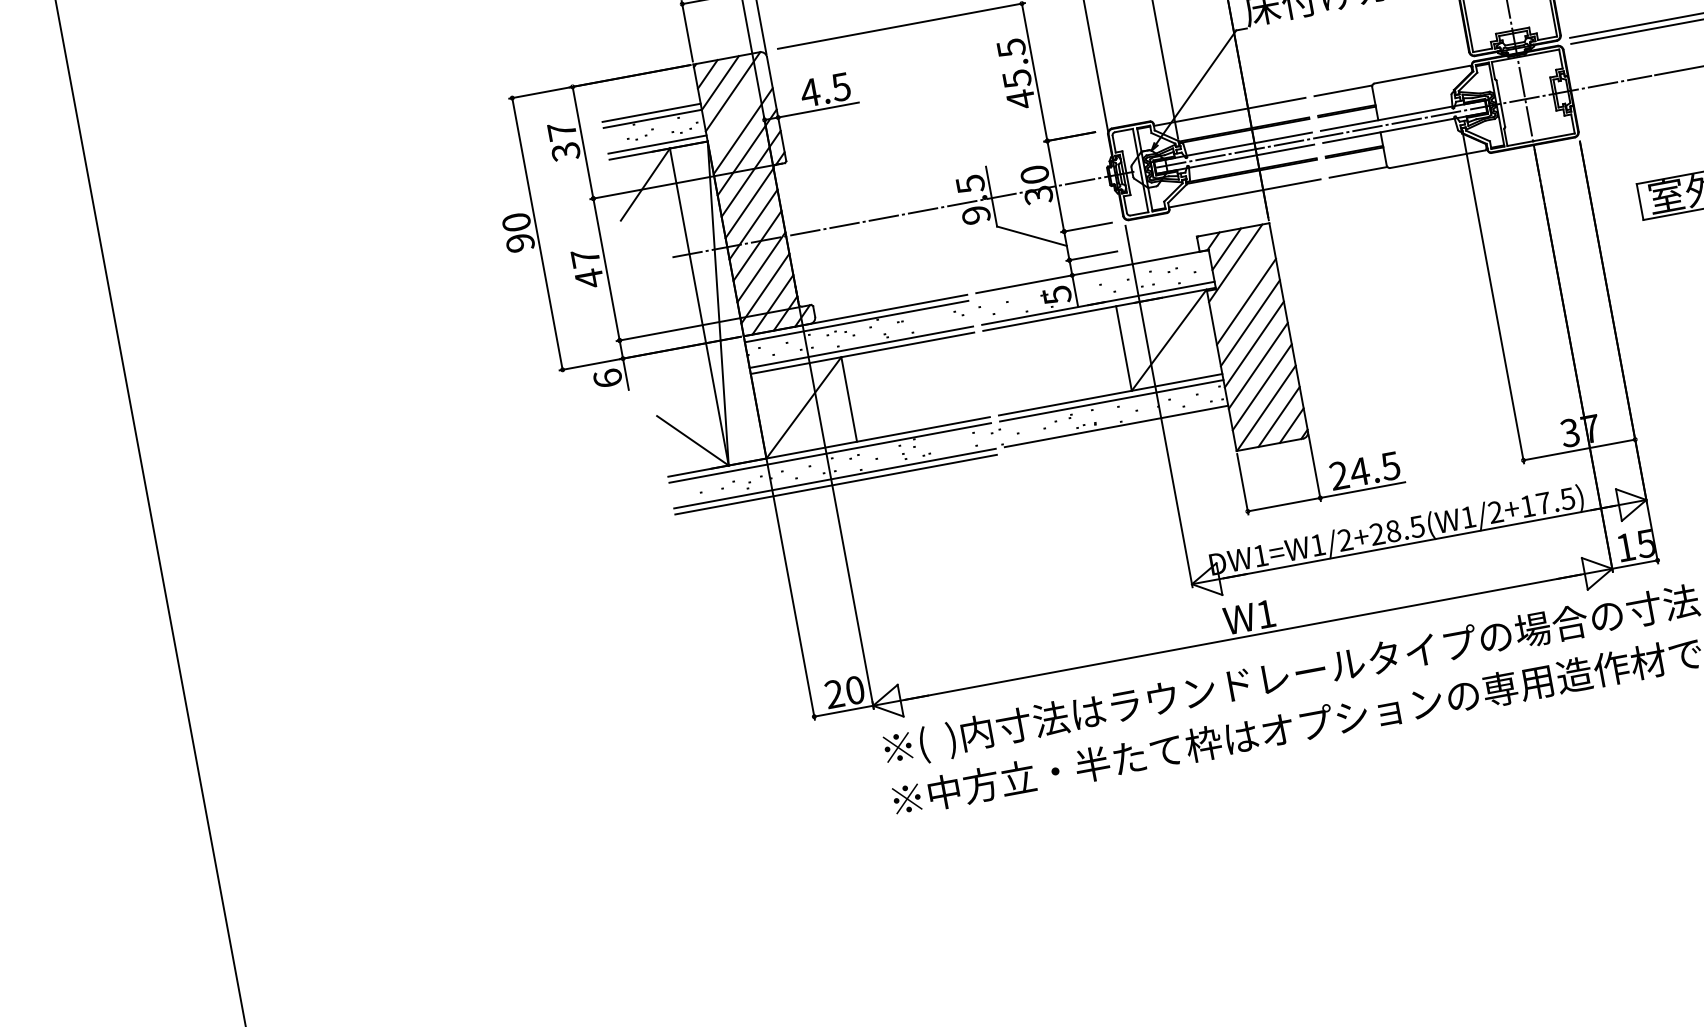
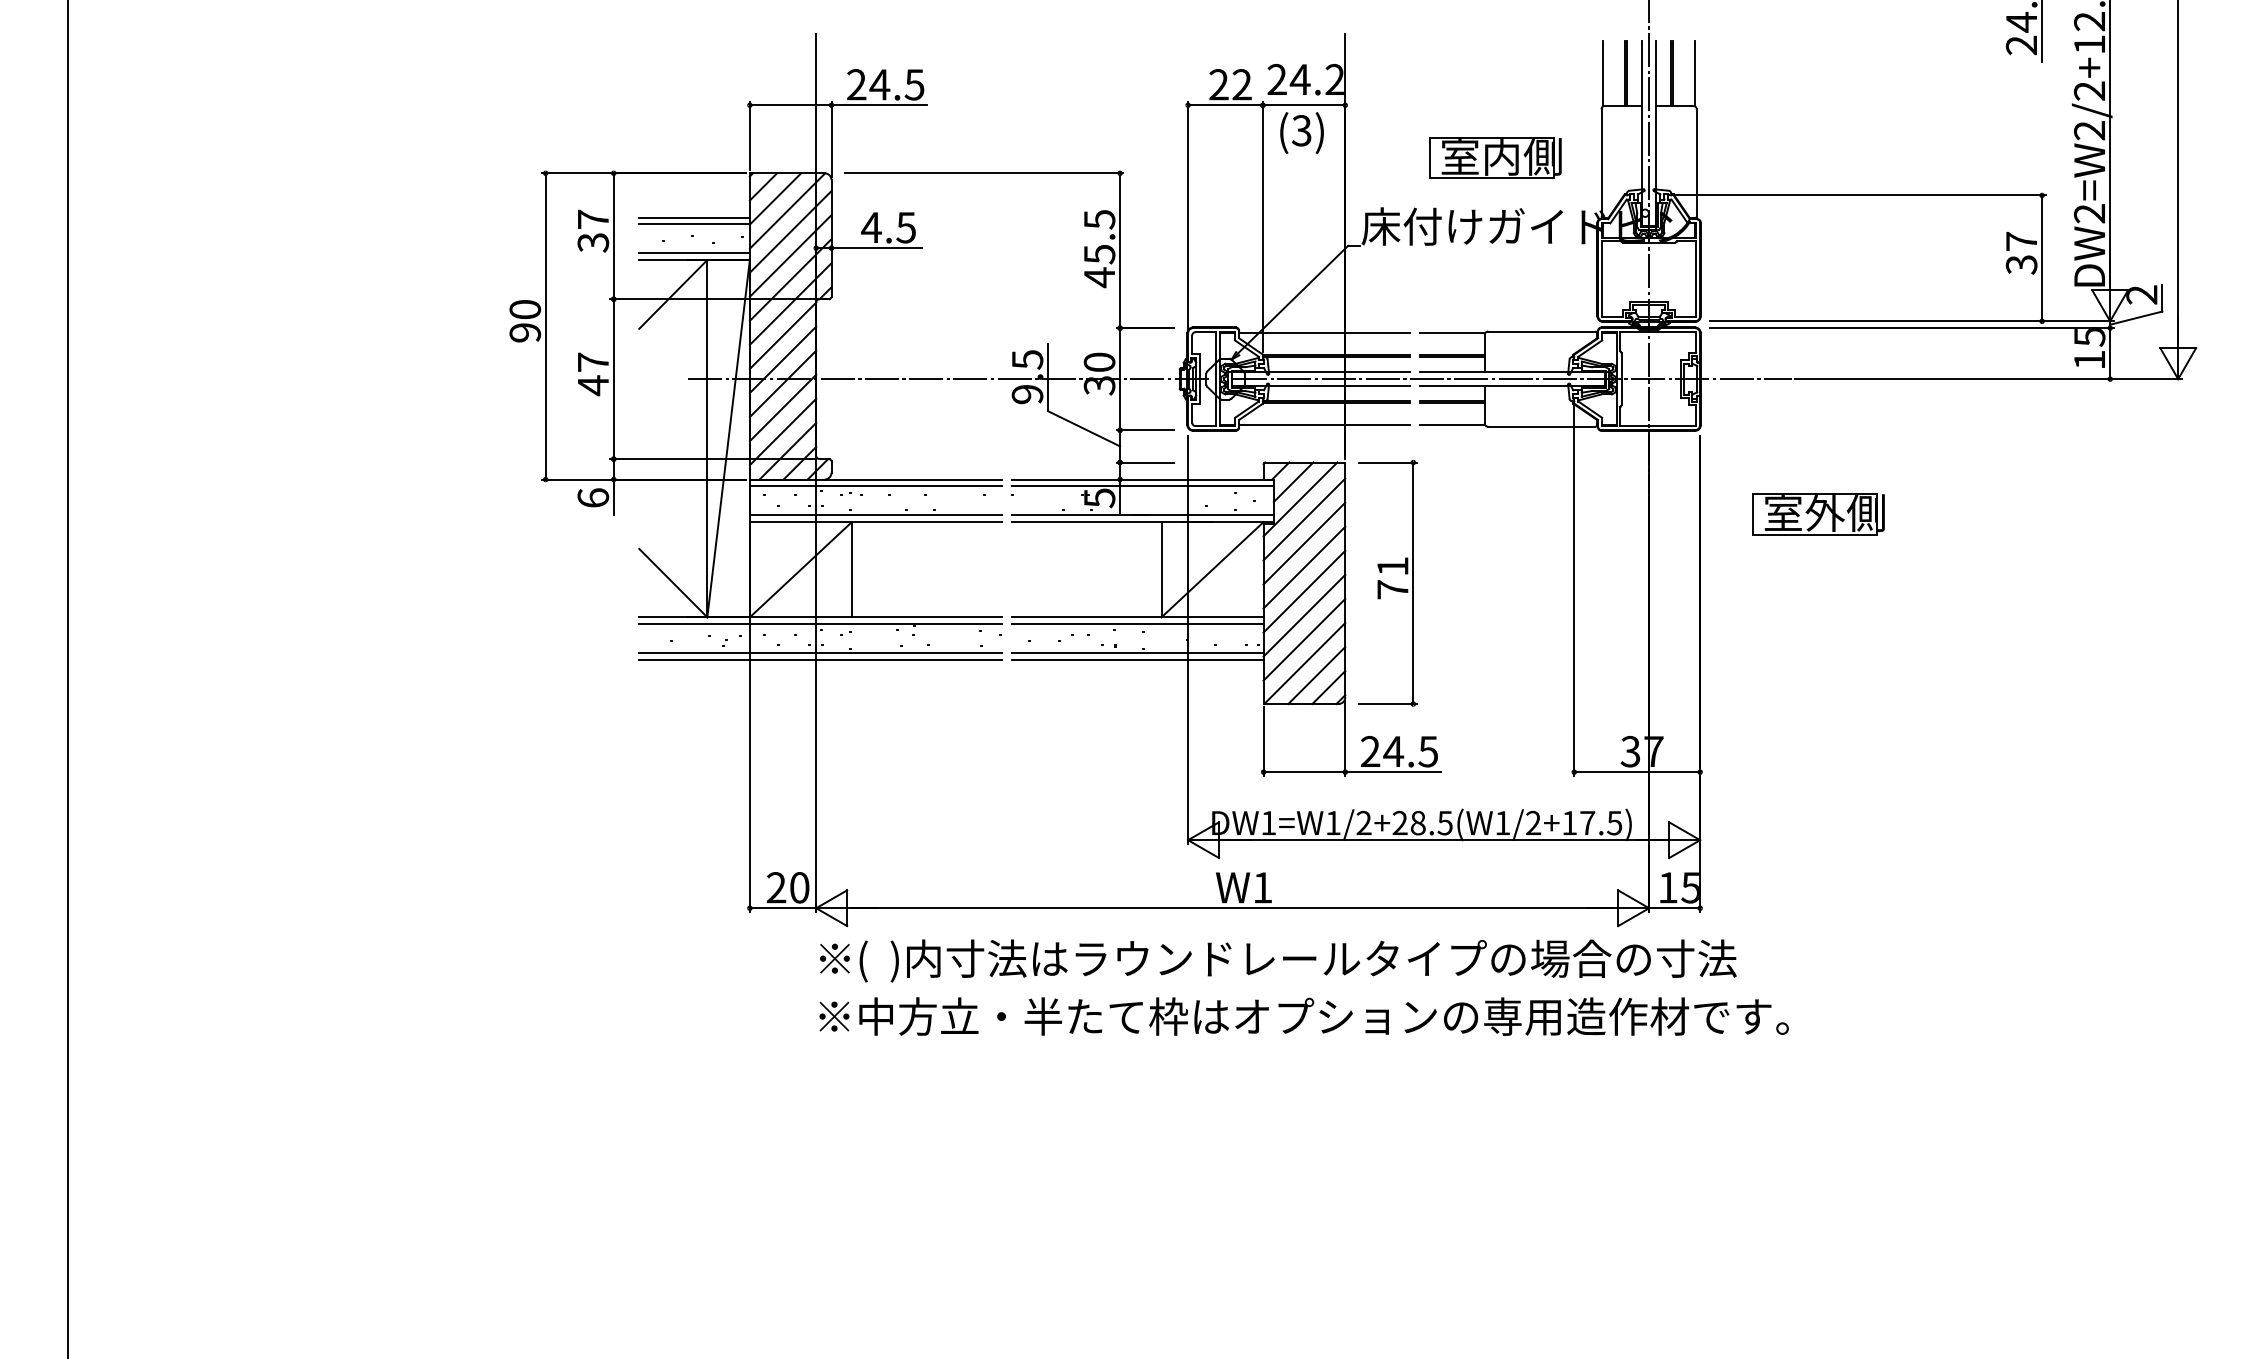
line: (739, 109) -> (790, 231), added
line: (1093, 277) -> (1142, 486), added
line: (1242, 280) -> (1304, 519), added
part: (1326, 322) -> (1387, 582), added
line: (1117, 432) -> (1137, 659), added

